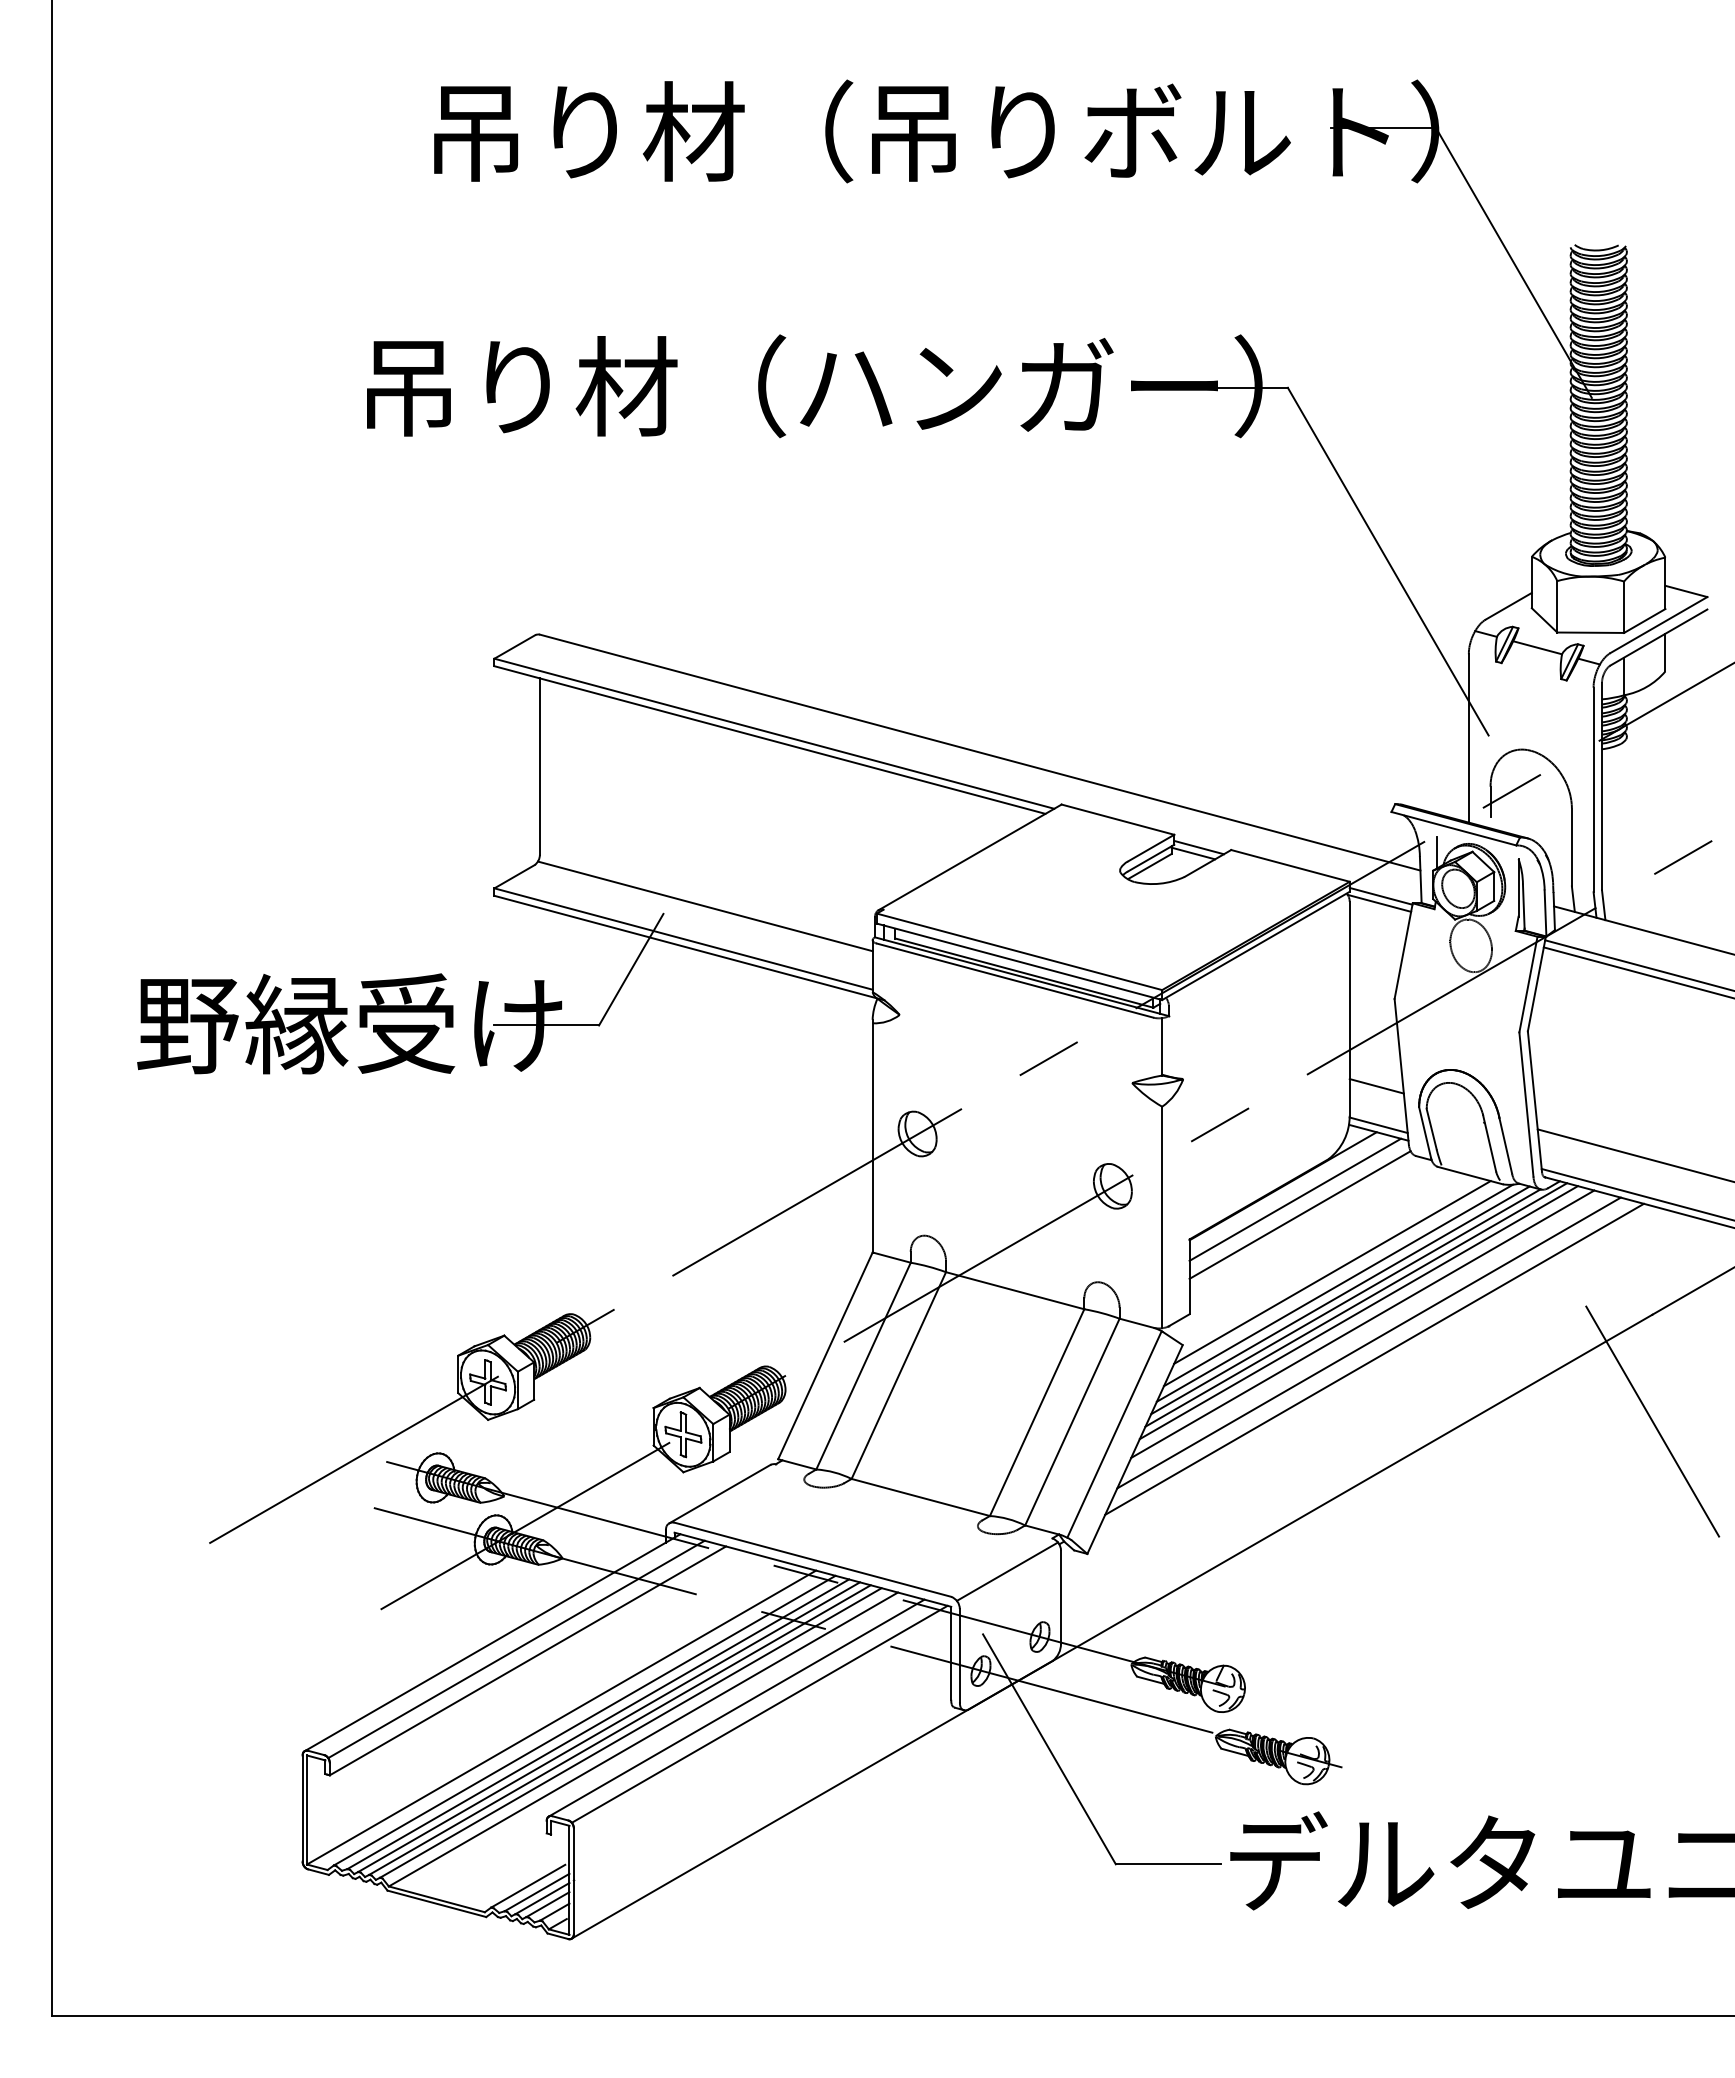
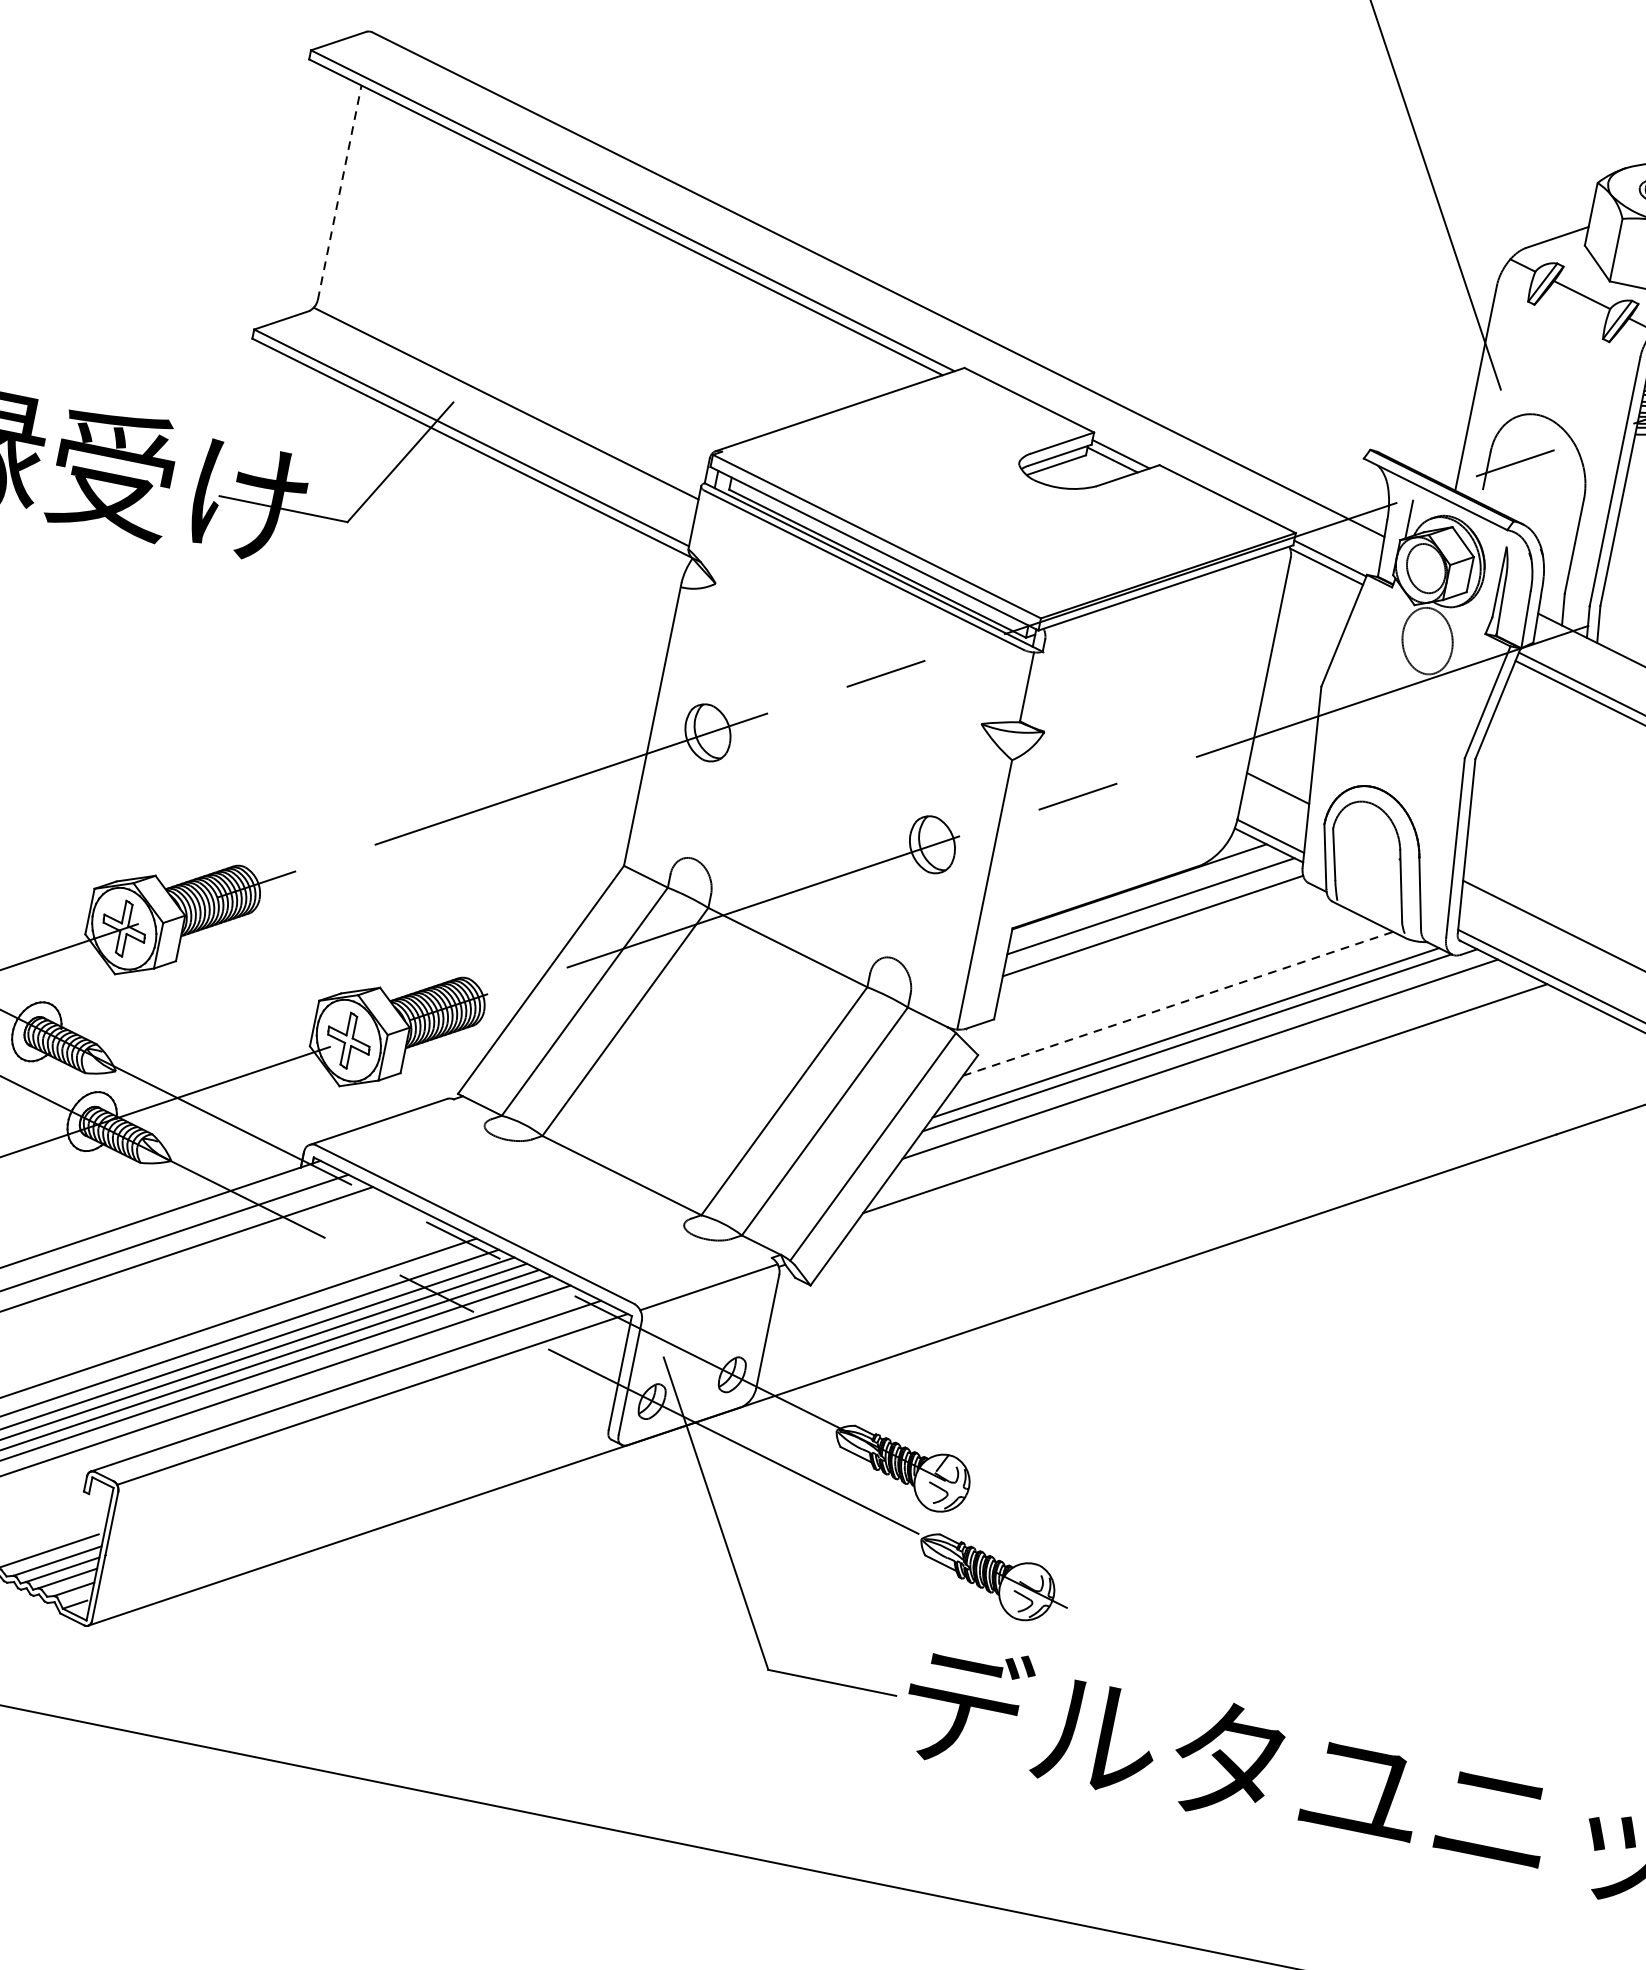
line: (539, 766) -> (339, 192), solid -> dashed
line: (1332, 1272) -> (1178, 1003), solid -> dashed
line: (1338, 1285) -> (1182, 1021), removed
line: (1356, 1304) -> (1199, 1048), removed
line: (1362, 1323) -> (1202, 1073), removed
line: (1374, 1358) -> (1207, 1118), removed
line: (1652, 1421) -> (1530, 1264), removed

